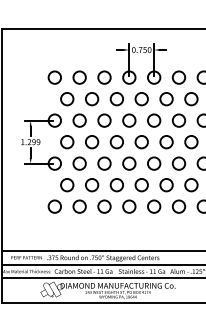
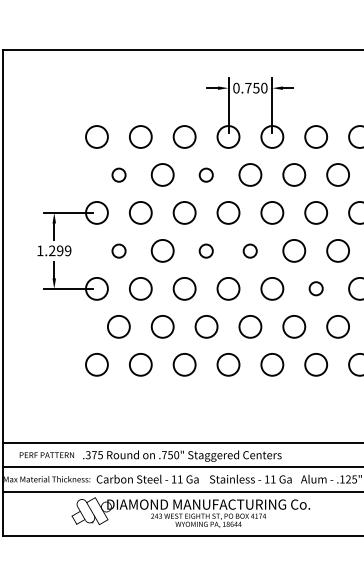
circle: (67, 99) -> (119, 175), size x0.6
circle: (116, 99) -> (205, 175), size x0.6
circle: (67, 142) -> (119, 251), size x0.6
circle: (116, 142) -> (205, 251), size x0.6
circle: (141, 142) -> (249, 251), size x0.6
circle: (178, 163) -> (315, 288), size x0.6

